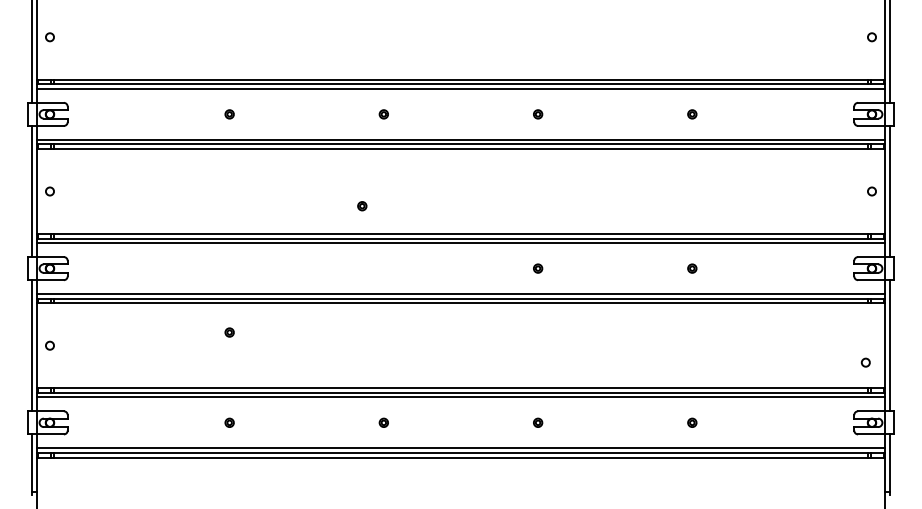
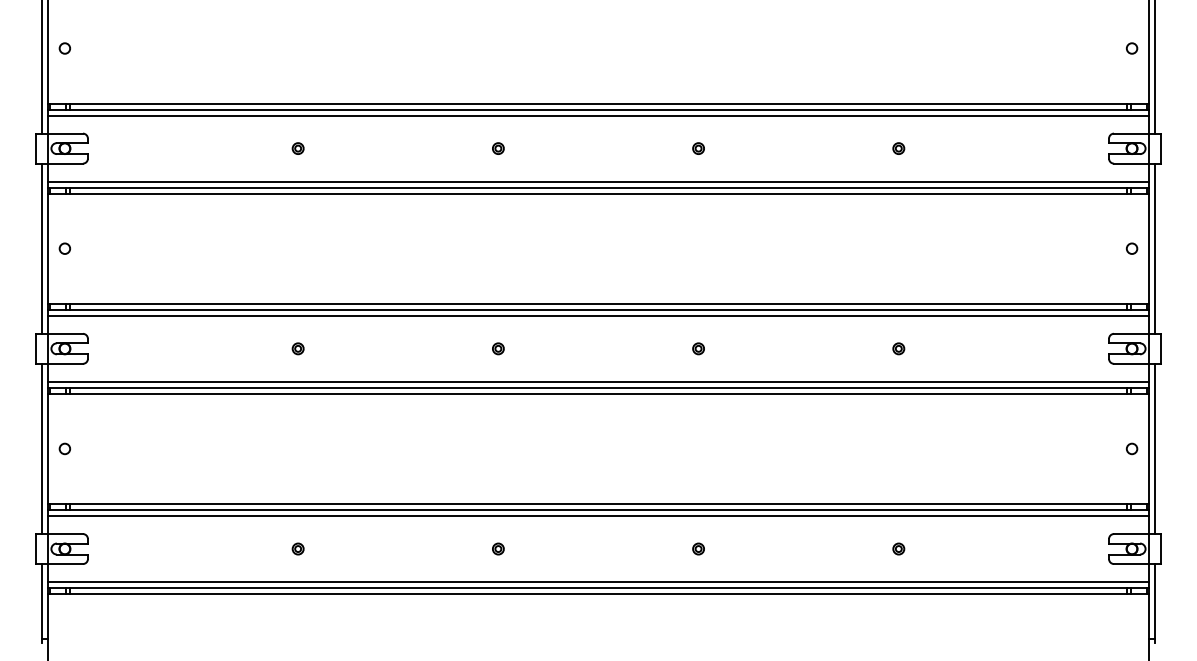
part: (362, 205) -> (498, 348), moved
part: (229, 332) -> (297, 348), moved
circle: (865, 362) -> (1131, 448), moved

